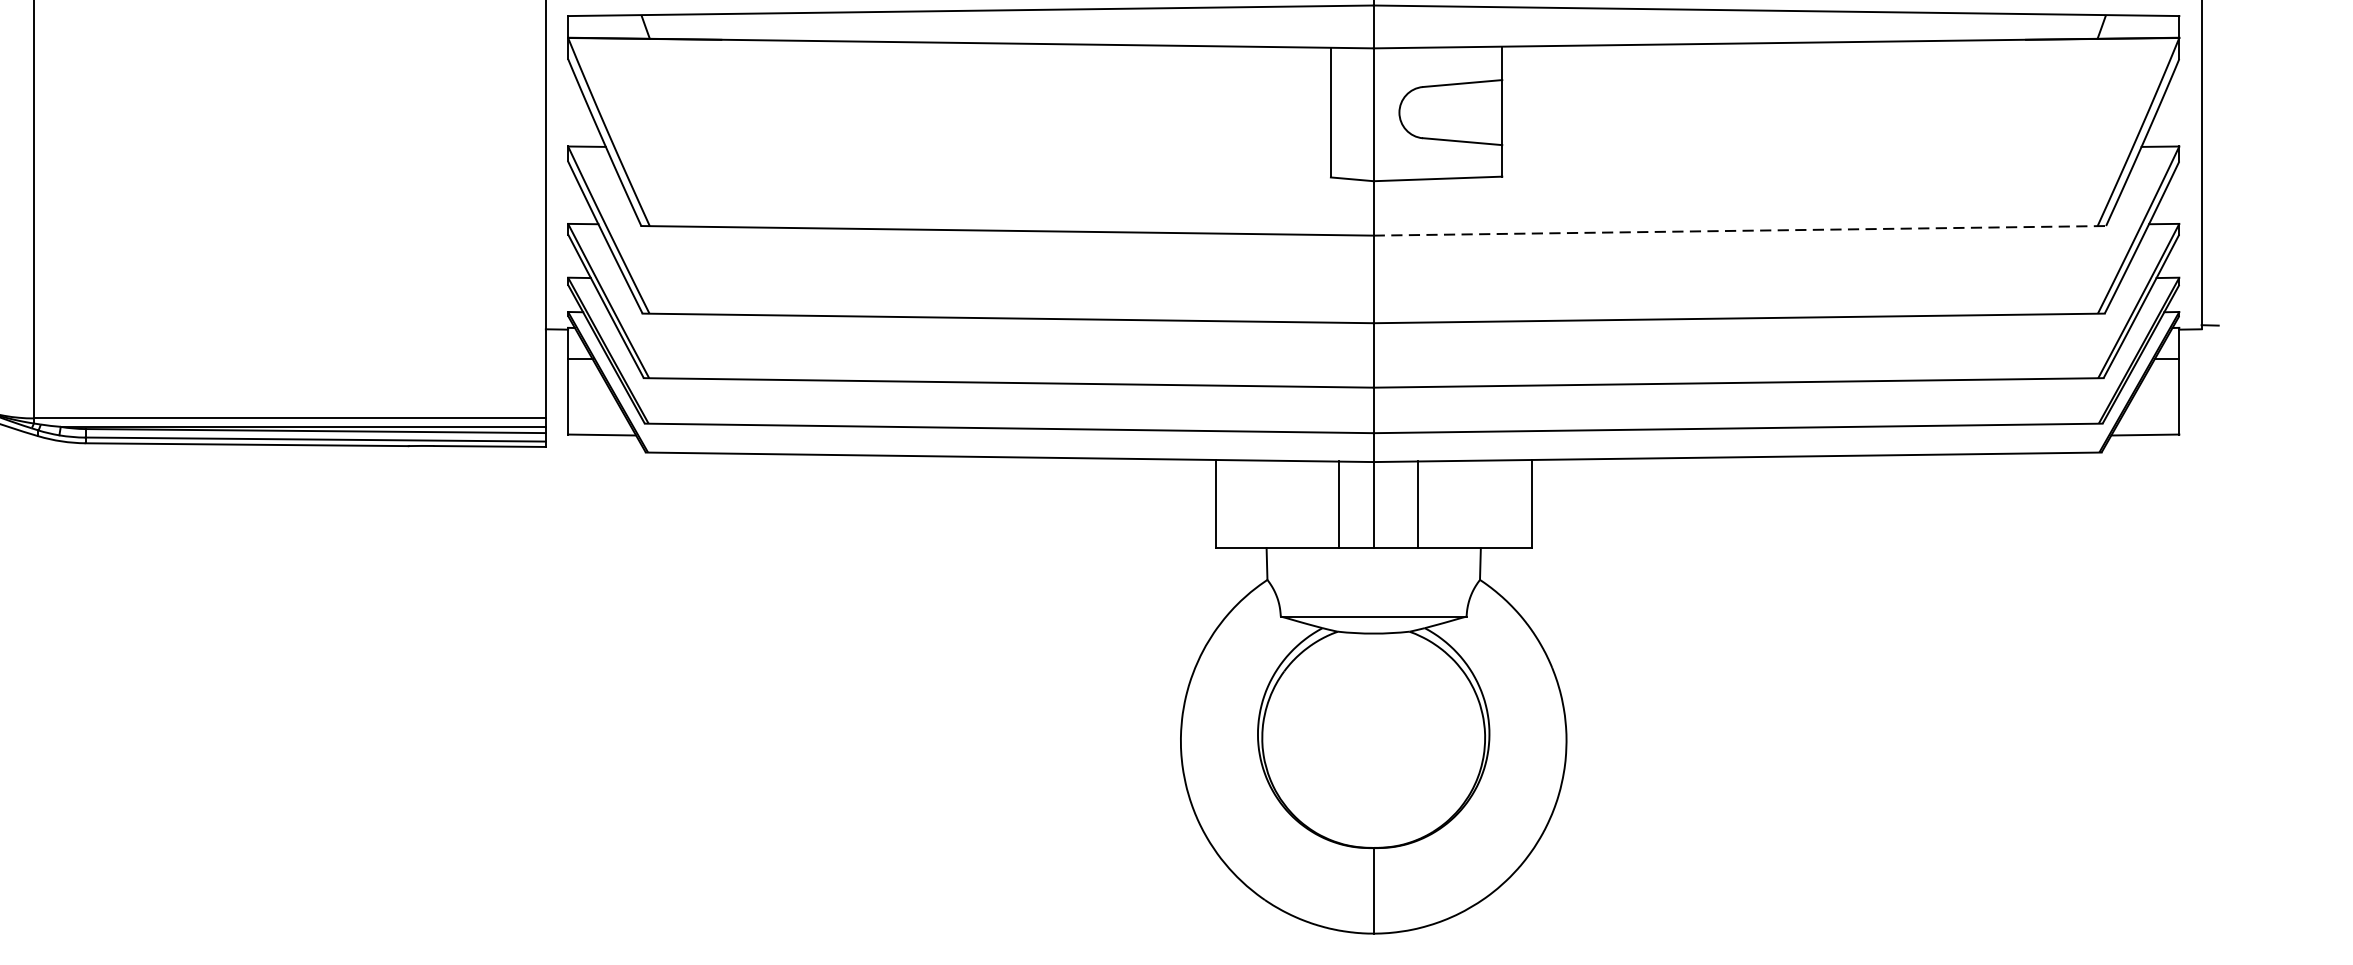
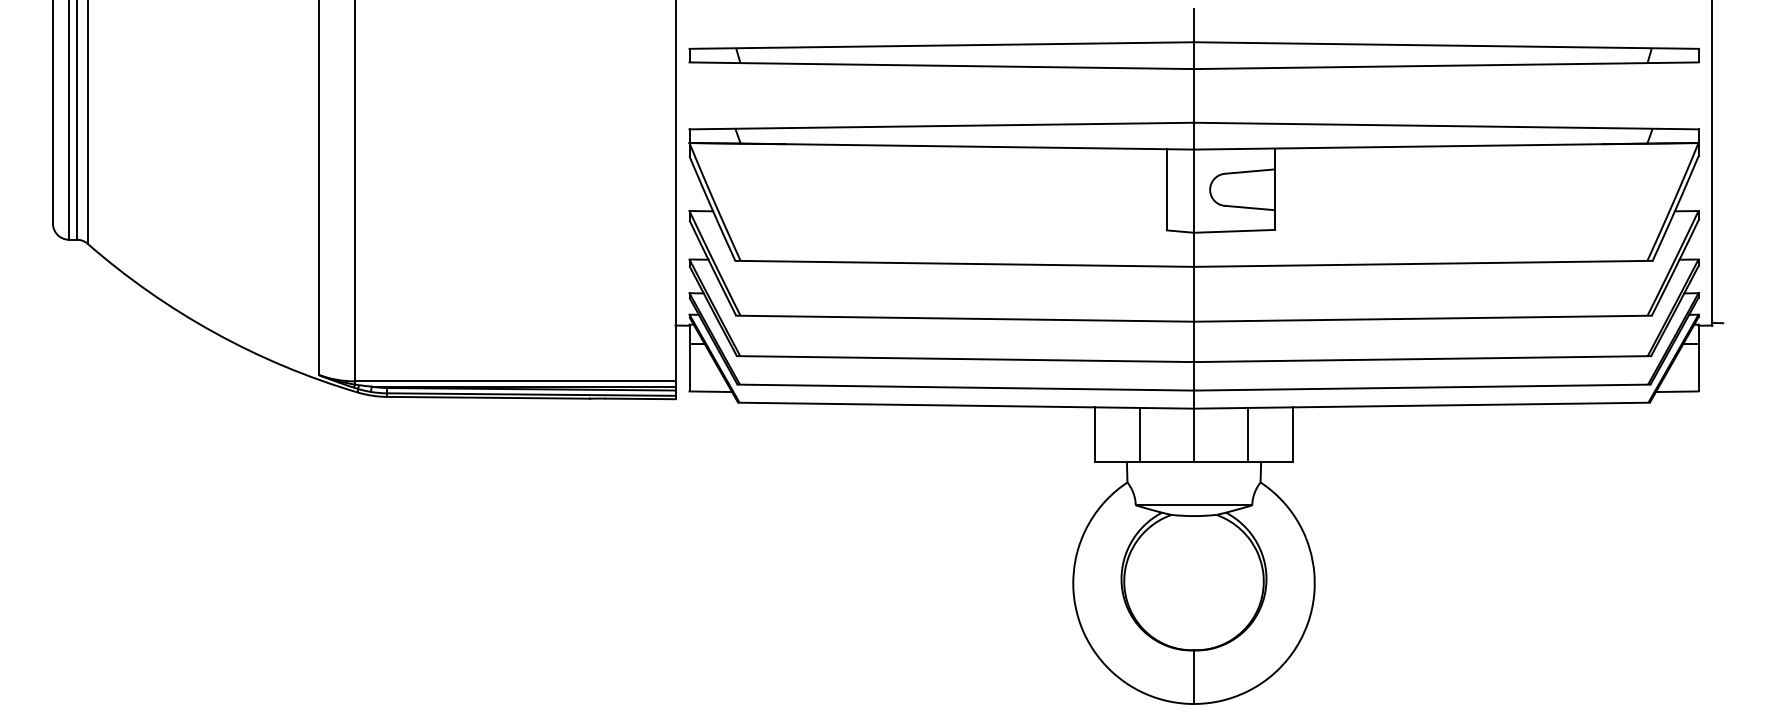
line: (1740, 230) -> (1423, 263), dashed -> solid
line: (1339, 503) -> (1140, 434), moved
line: (1417, 503) -> (1247, 434), moved

